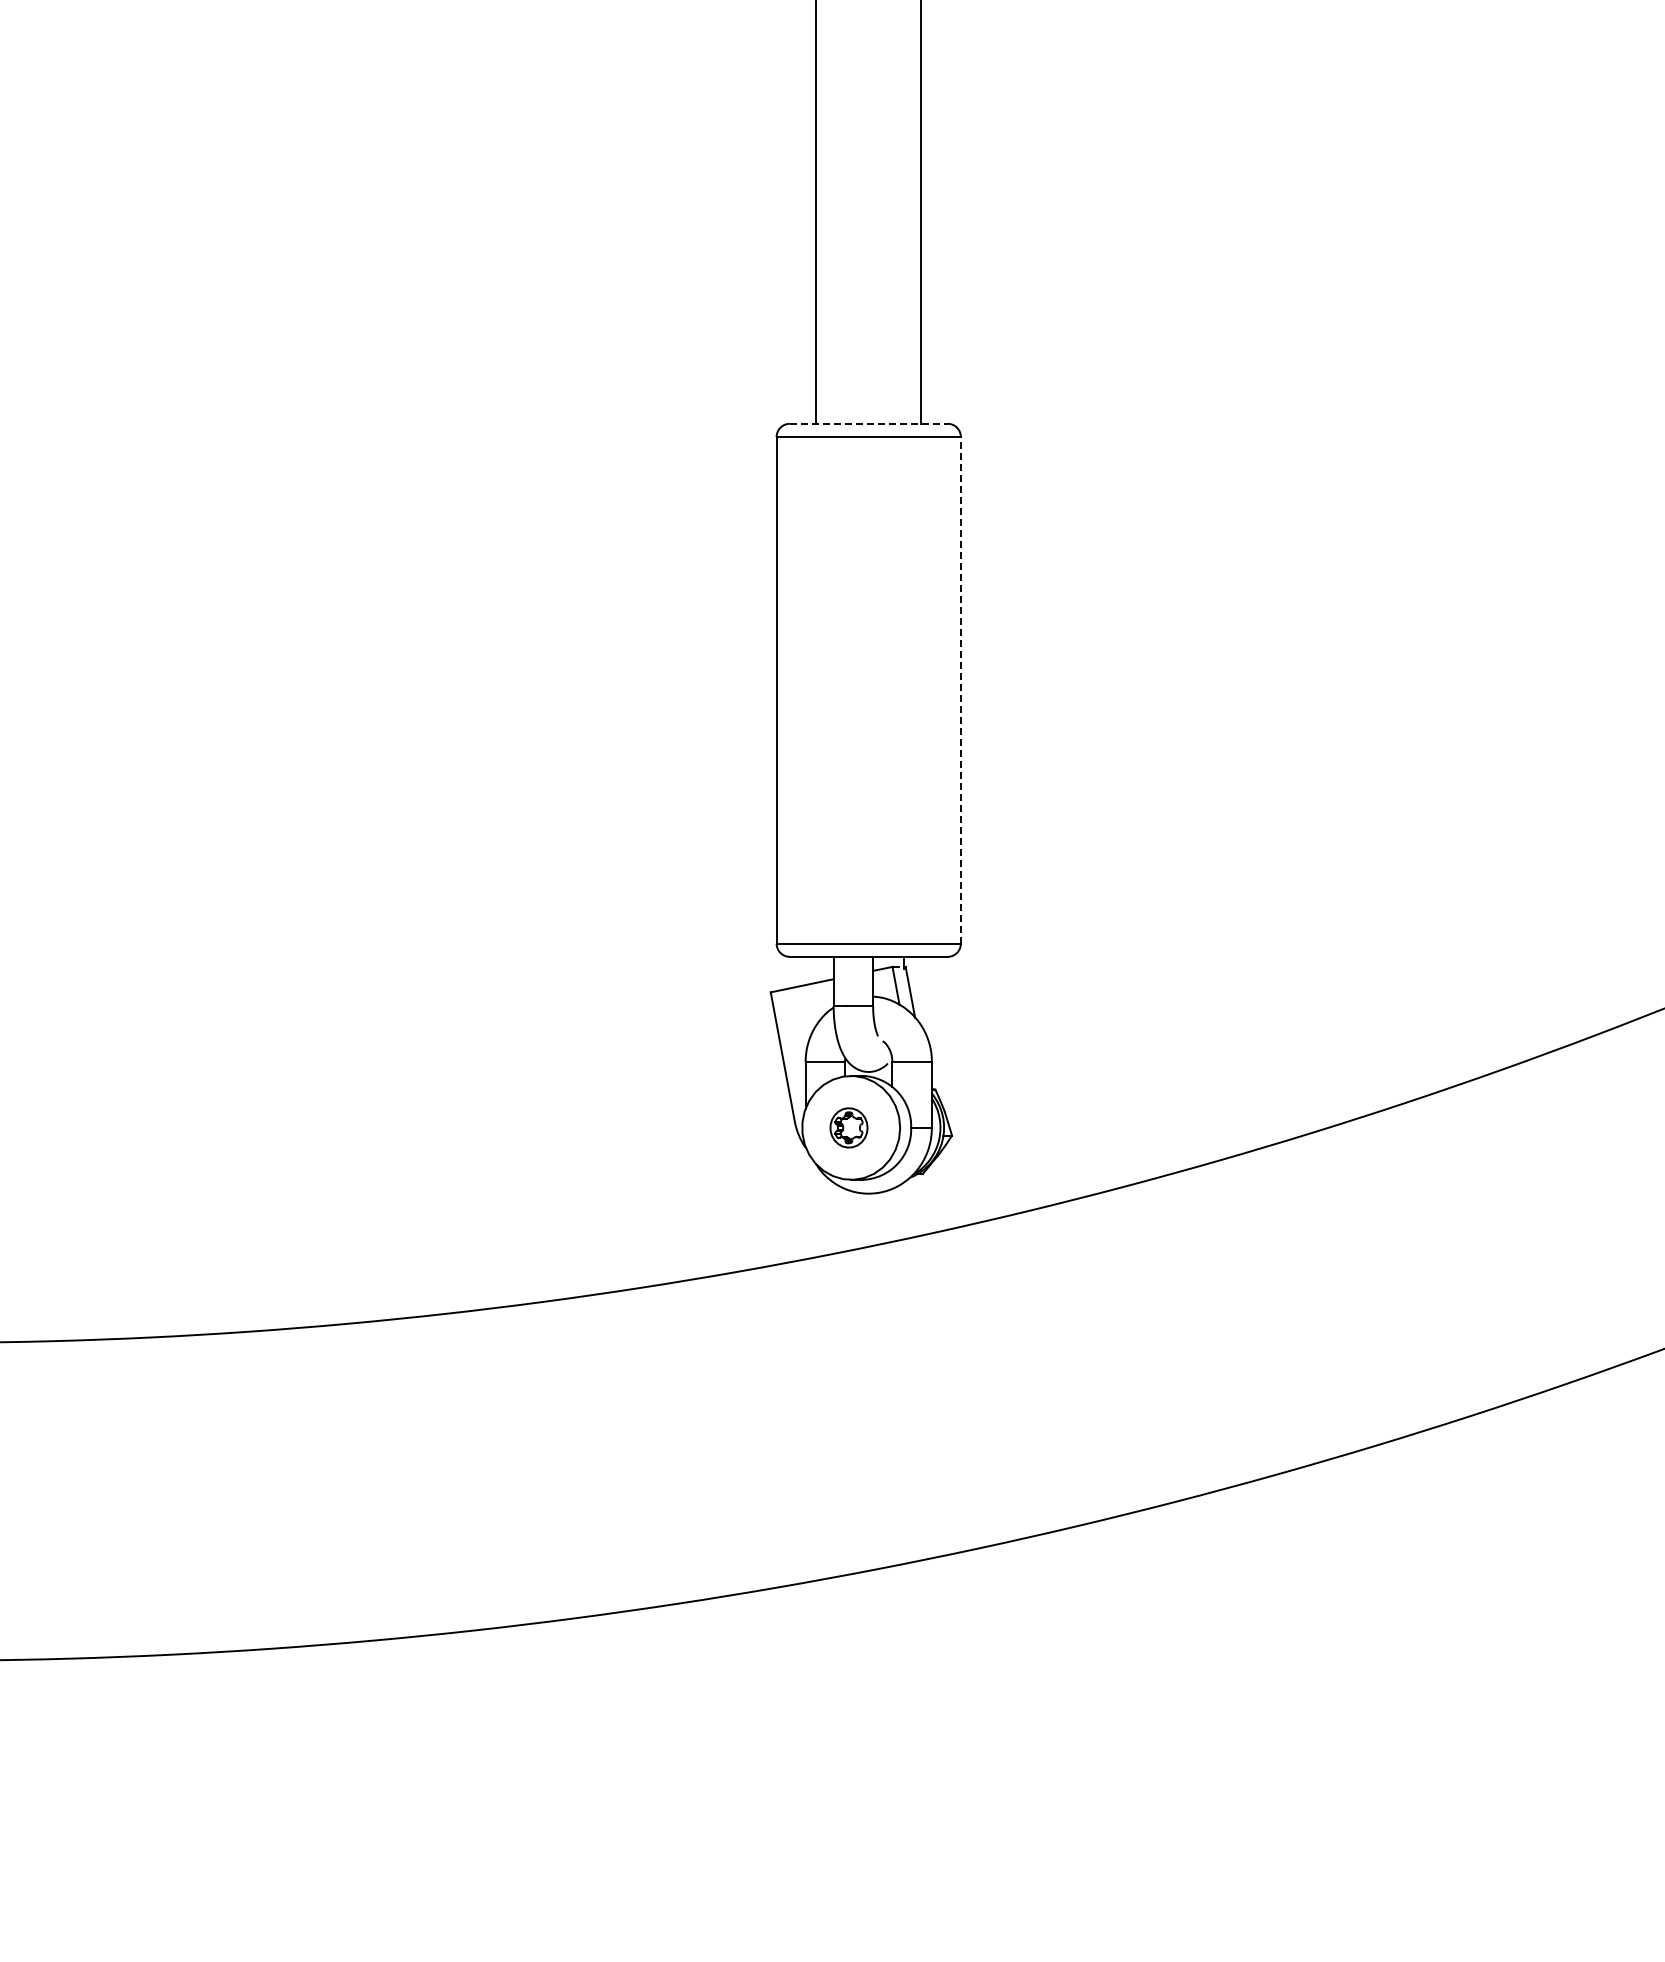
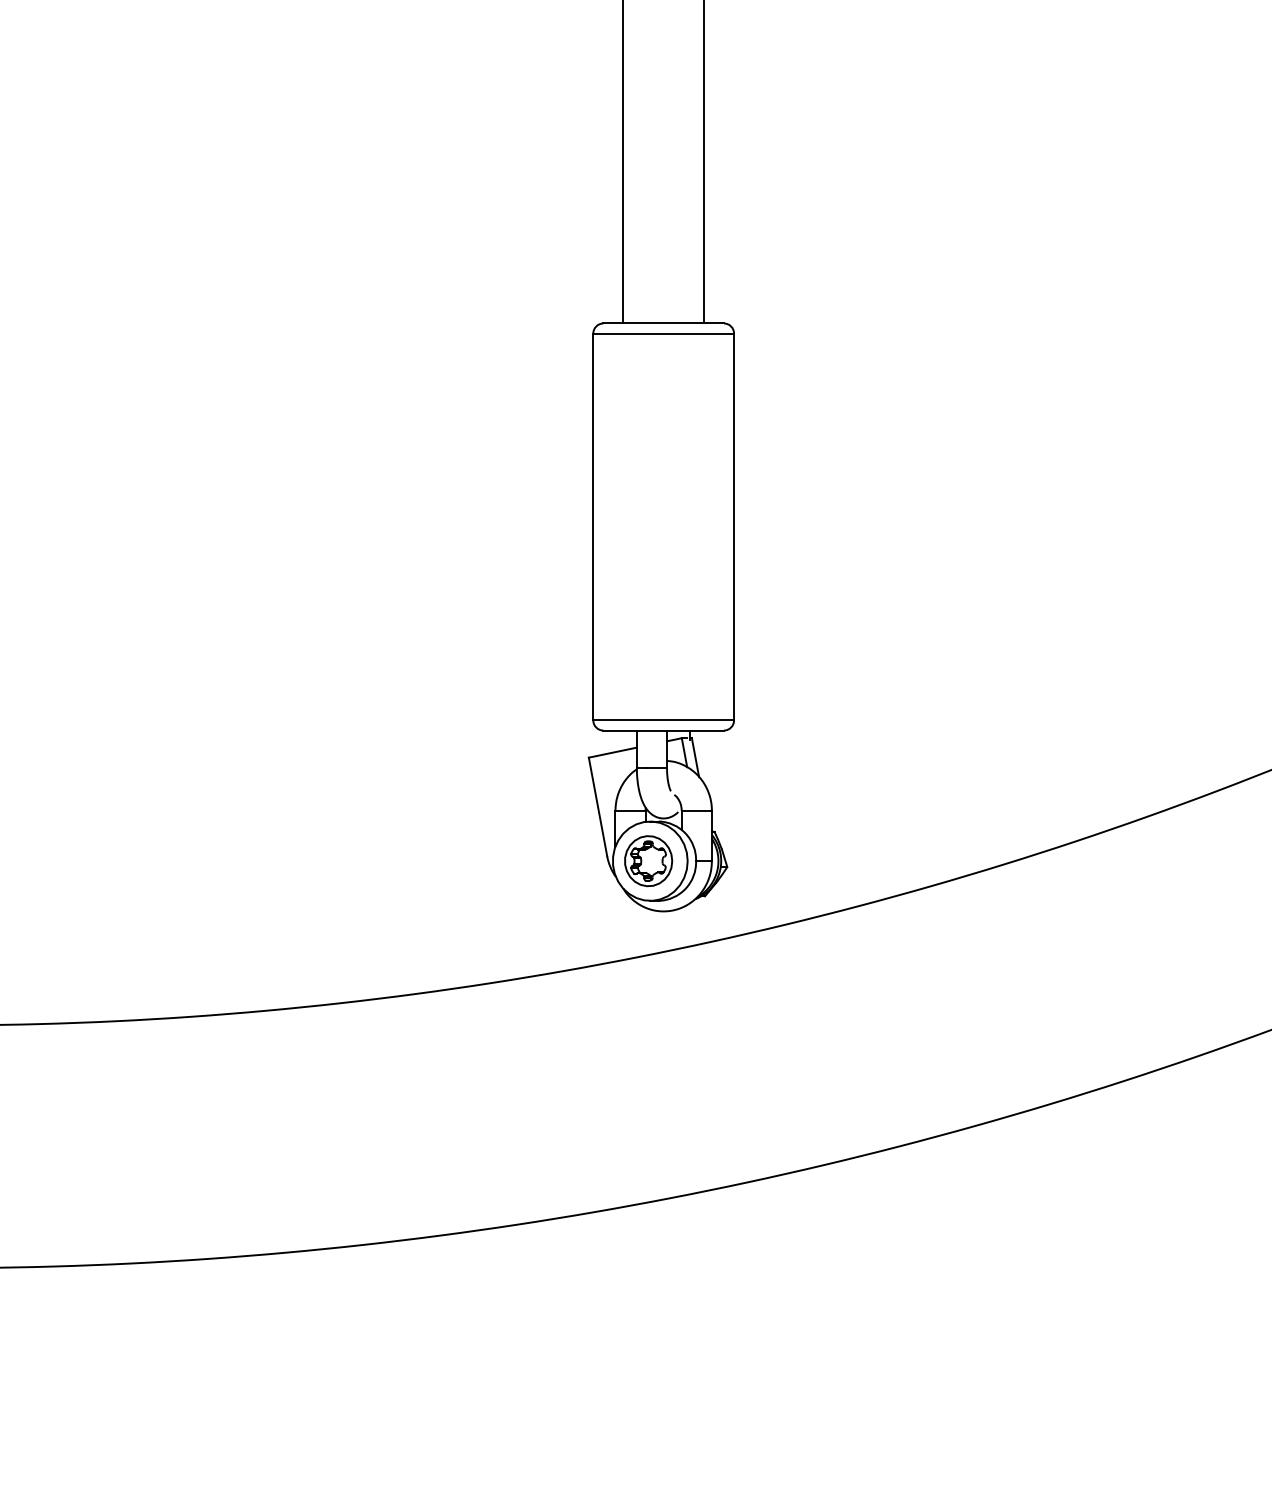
line: (868, 423) -> (663, 323), dashed -> solid
line: (960, 689) -> (733, 526), dashed -> solid
part: (848, 1127) -> (648, 860), size x1.67

